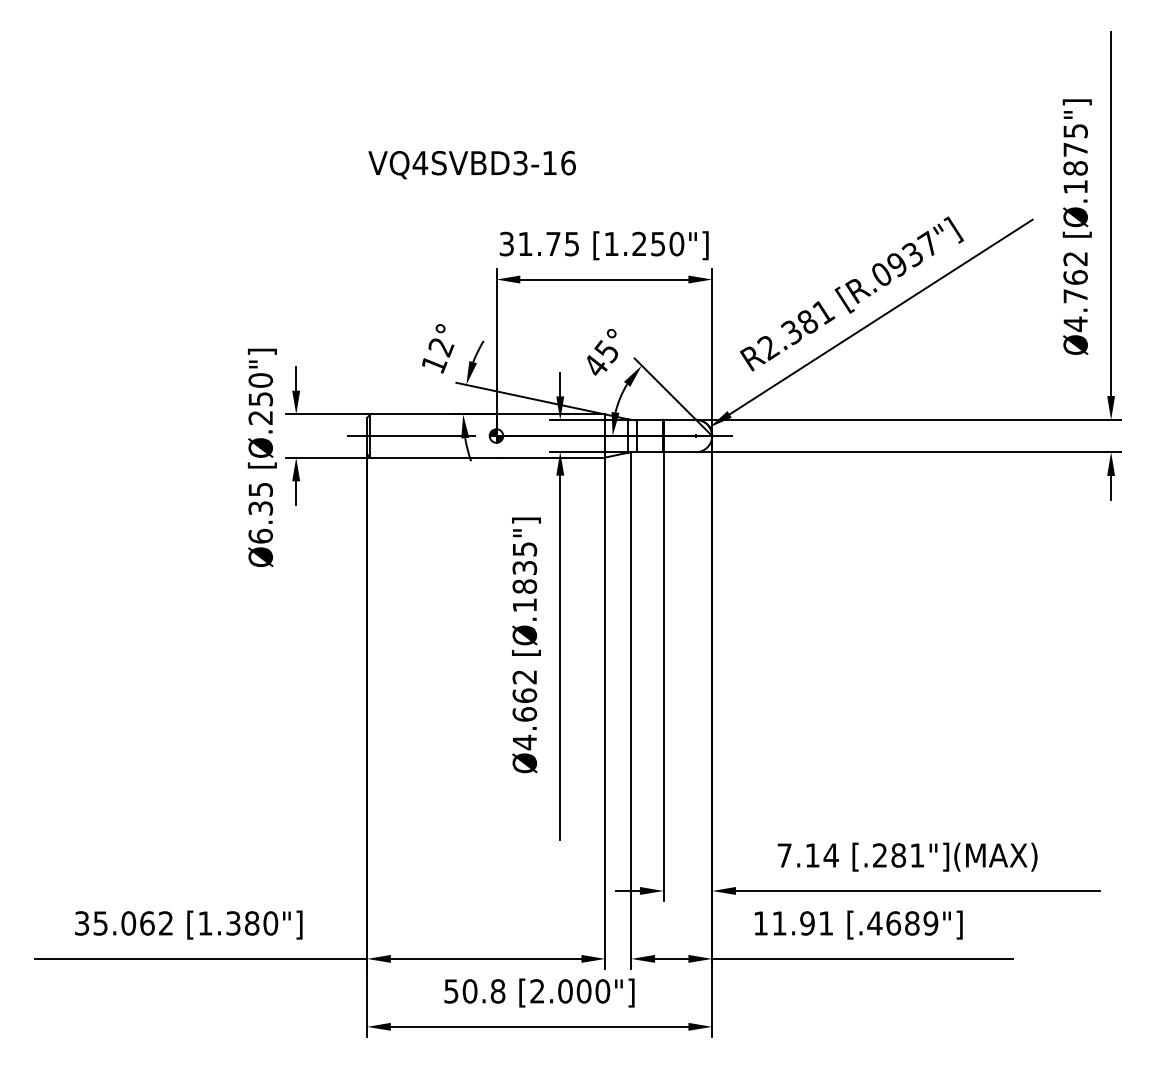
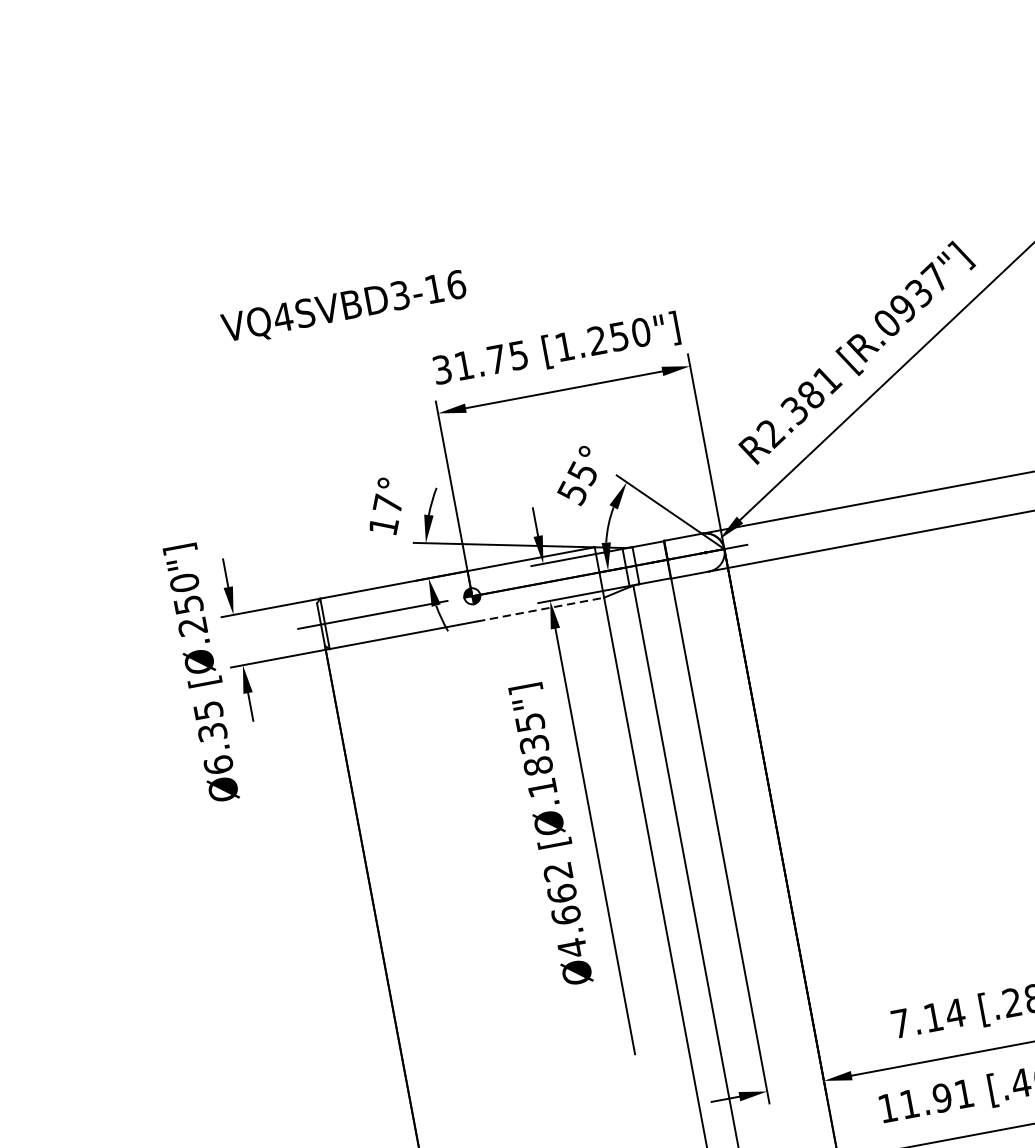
text: (471, 165) -> (343, 308), moved
text: (440, 346) -> (387, 503), 12° -> 17°
text: (594, 366) -> (571, 493), 45° -> 55°
line: (551, 457) -> (541, 609), solid -> dashed

